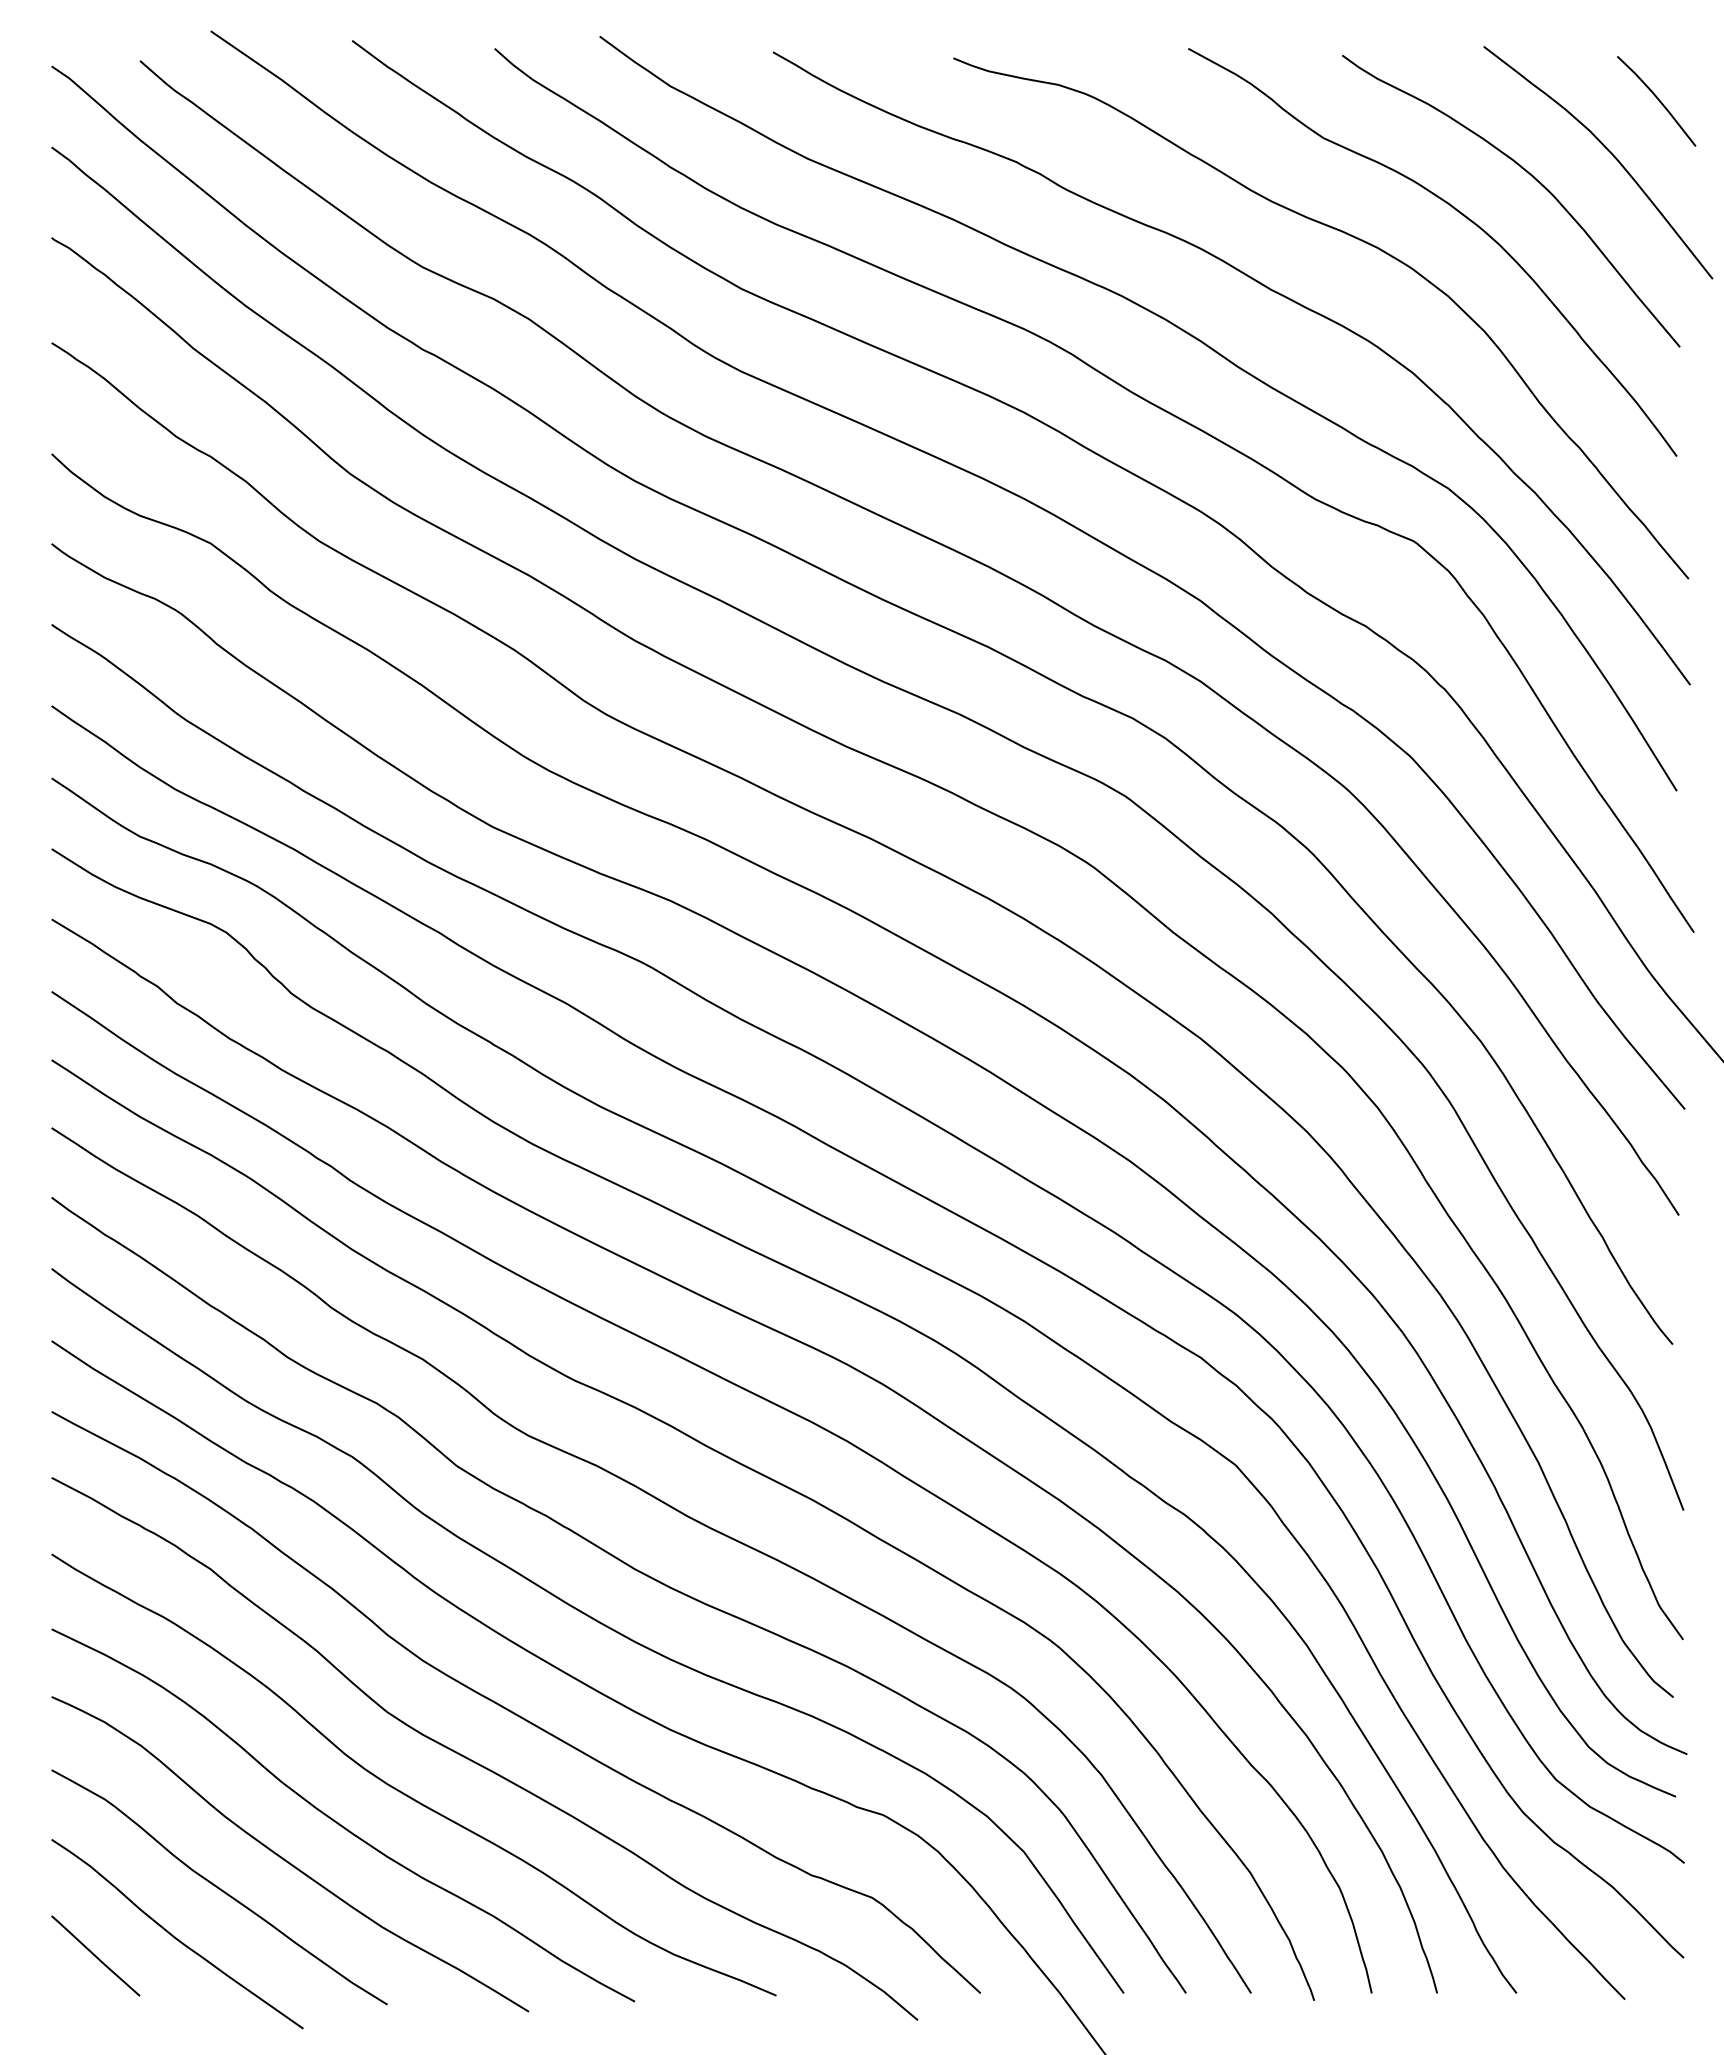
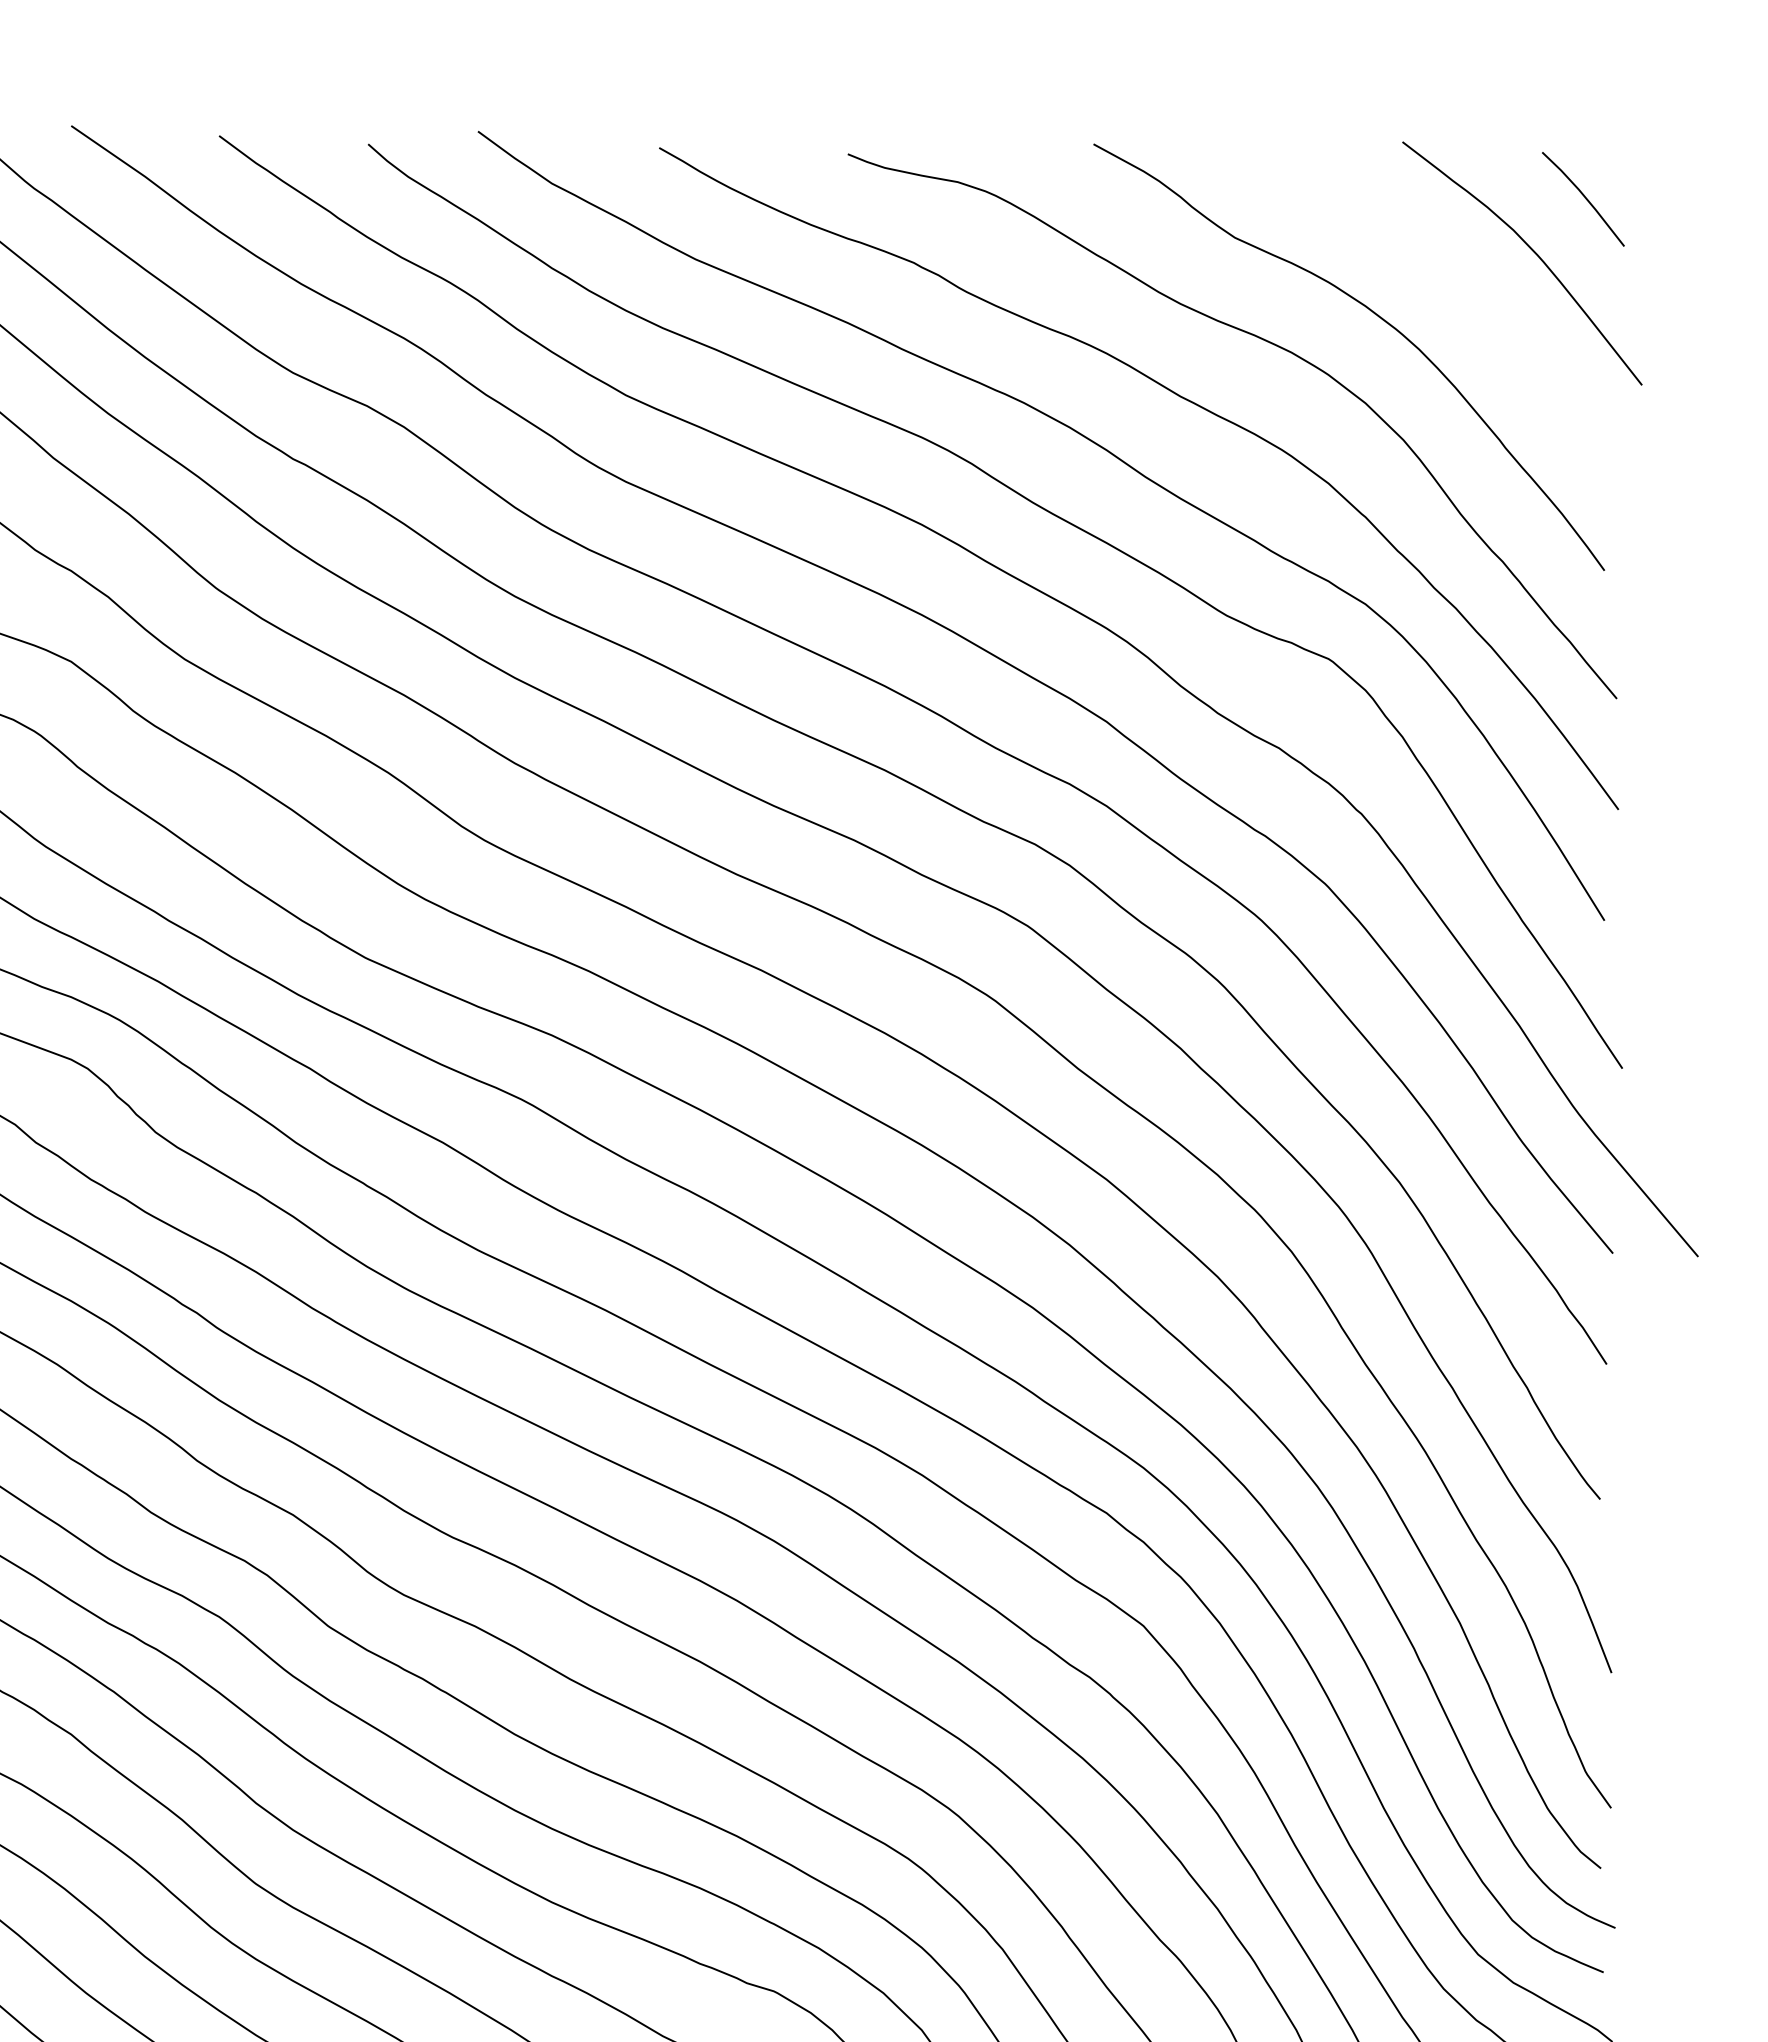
curve: (1533, 178) -> (1454, 280), removed

